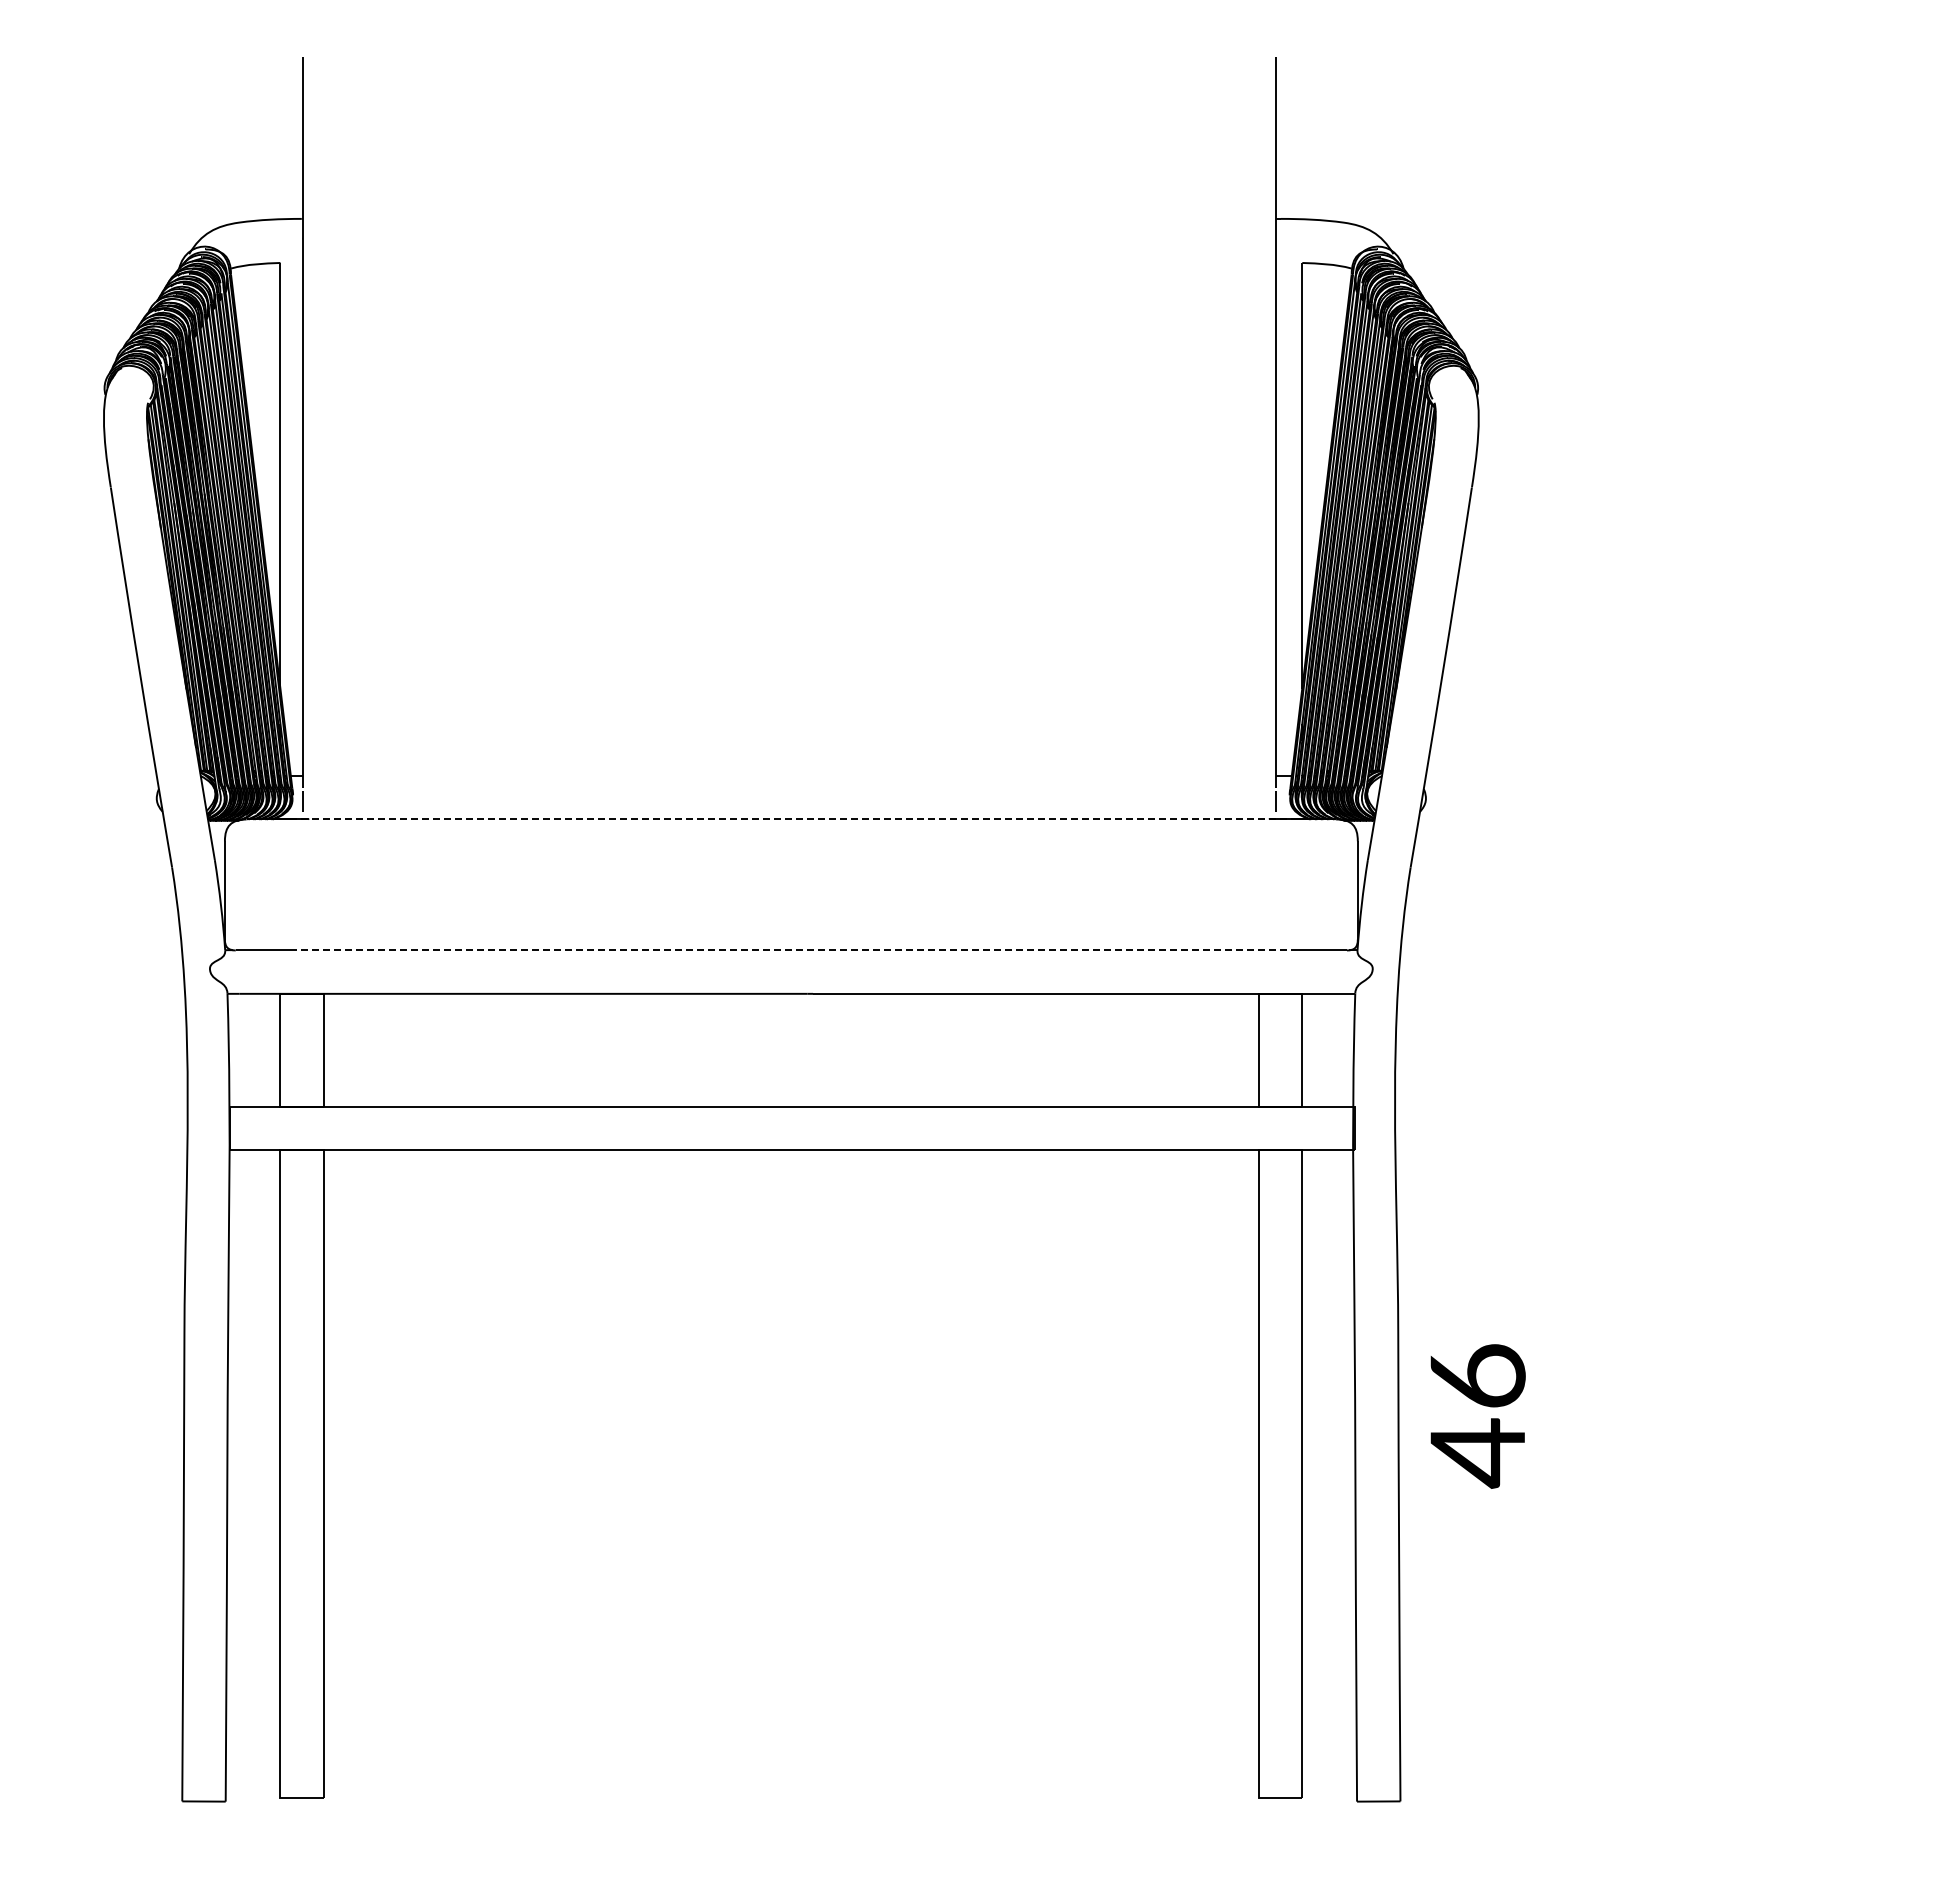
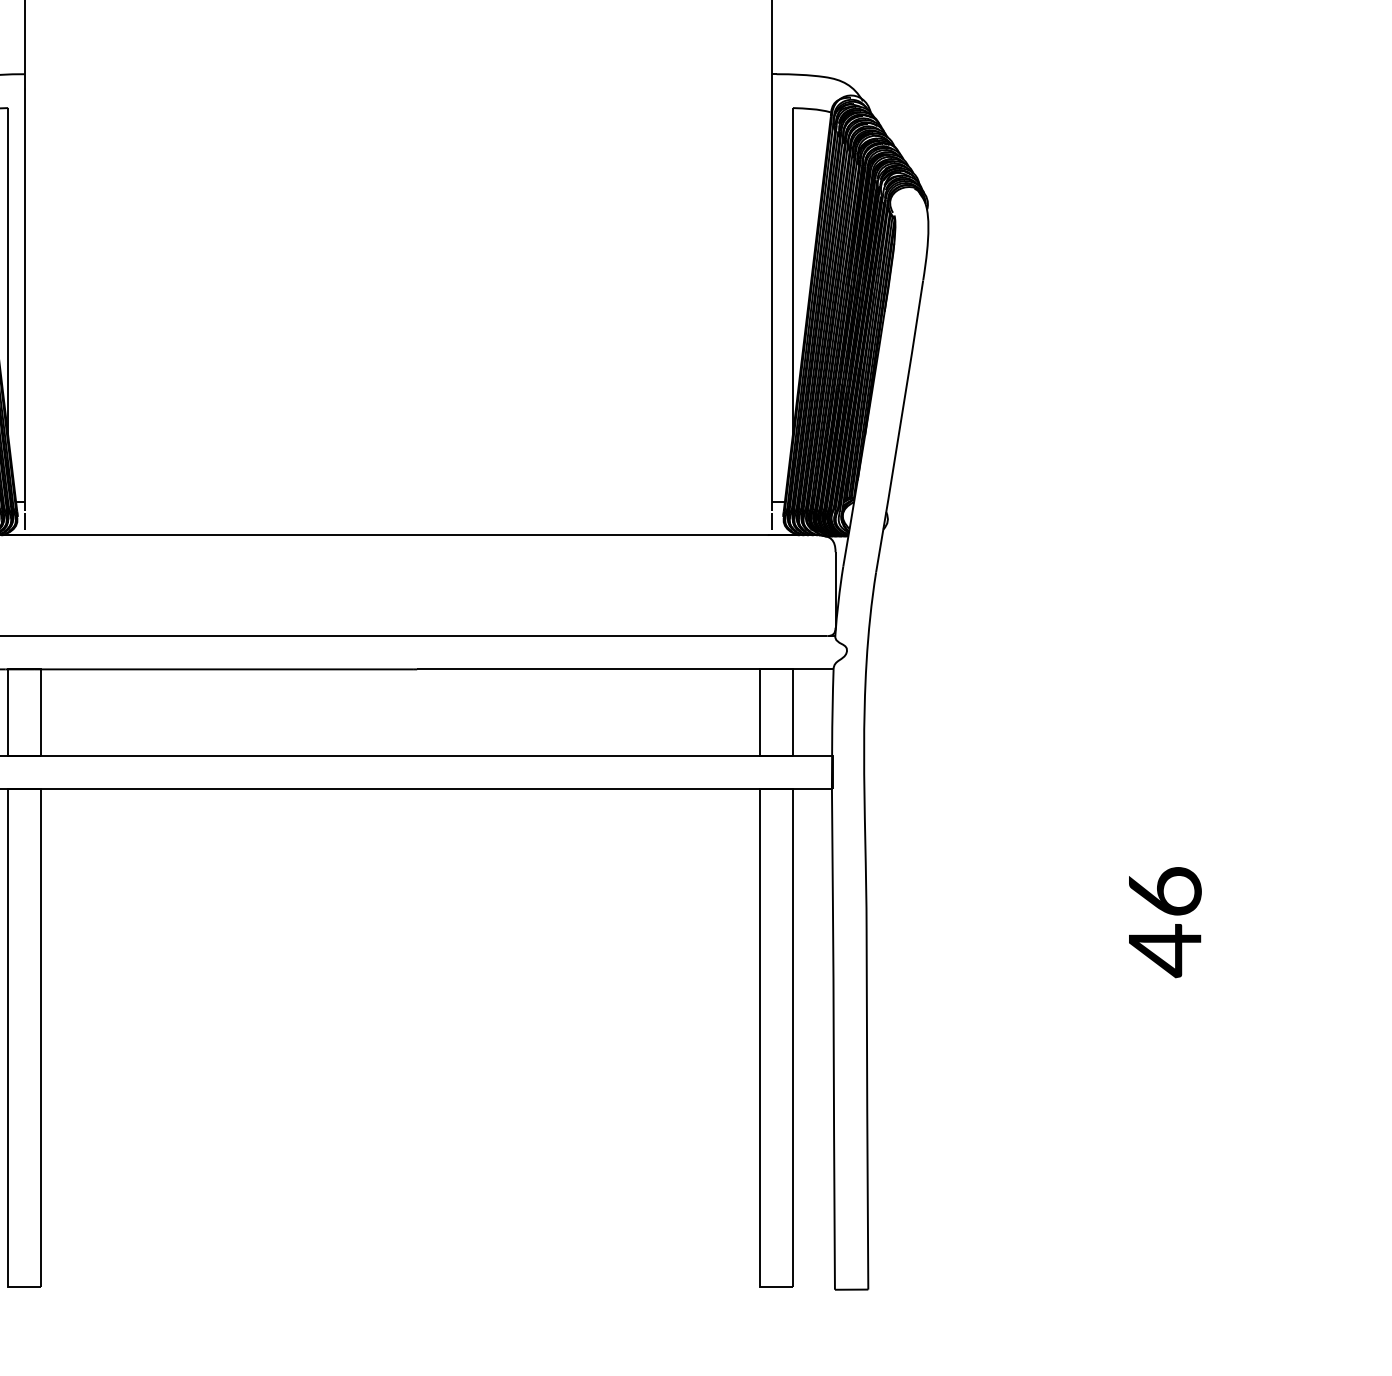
line: (791, 819) -> (400, 535), dashed -> solid
line: (791, 950) -> (400, 636), dashed -> solid
text: (1477, 1416) -> (1164, 922), moved

